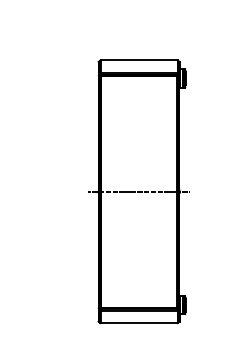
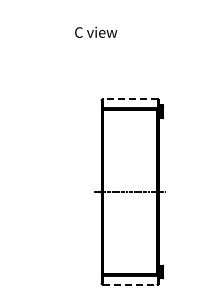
line: (137, 60) -> (129, 99), solid -> dashed
line: (139, 322) -> (130, 284), solid -> dashed

